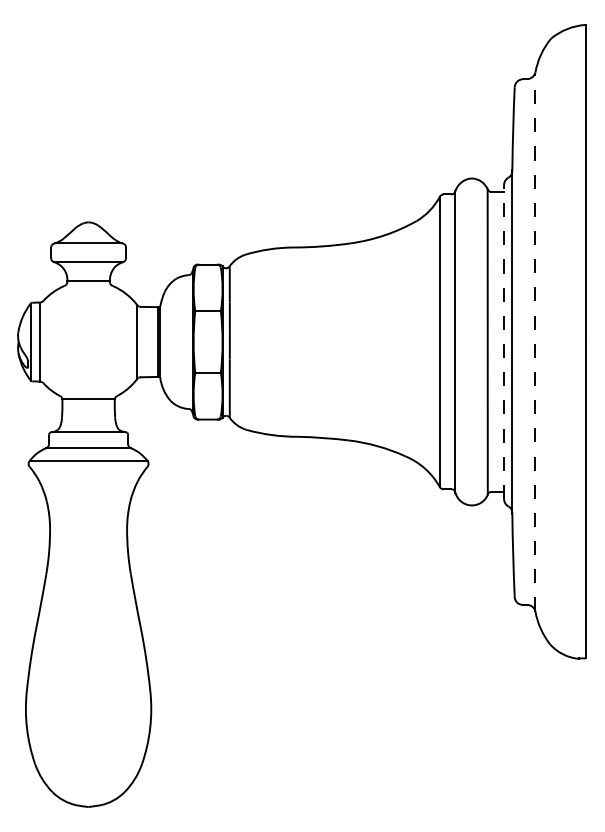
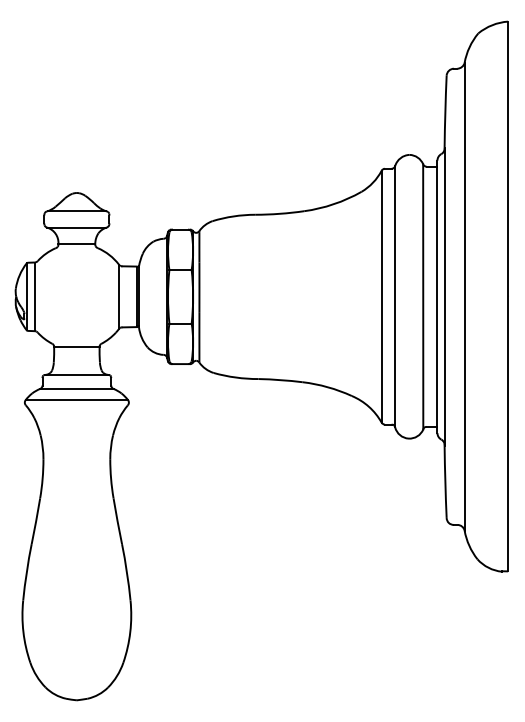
line: (535, 341) -> (464, 296), dashed -> solid
line: (504, 342) -> (437, 297), dashed -> solid

